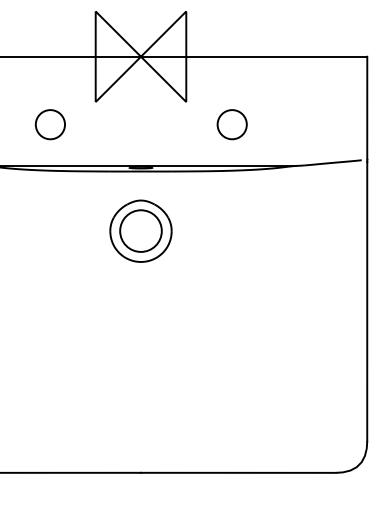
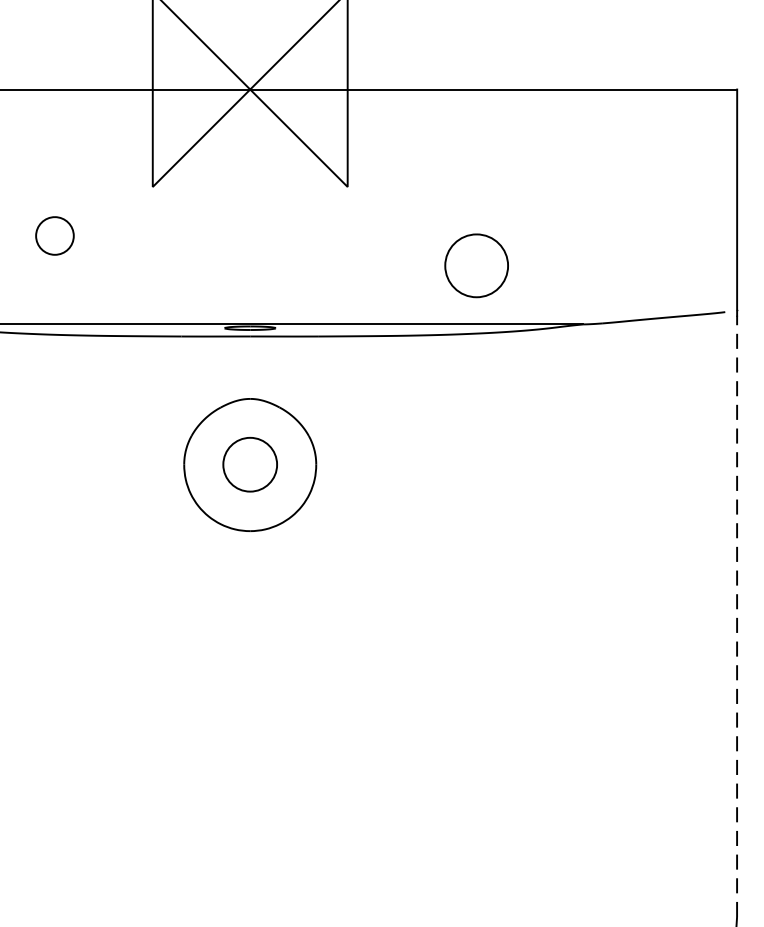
part: (49, 124) -> (53, 235), size x0.6
part: (231, 124) -> (475, 265), moved
circle: (140, 230) -> (249, 463), size x0.6
line: (367, 301) -> (737, 616), solid -> dashed

